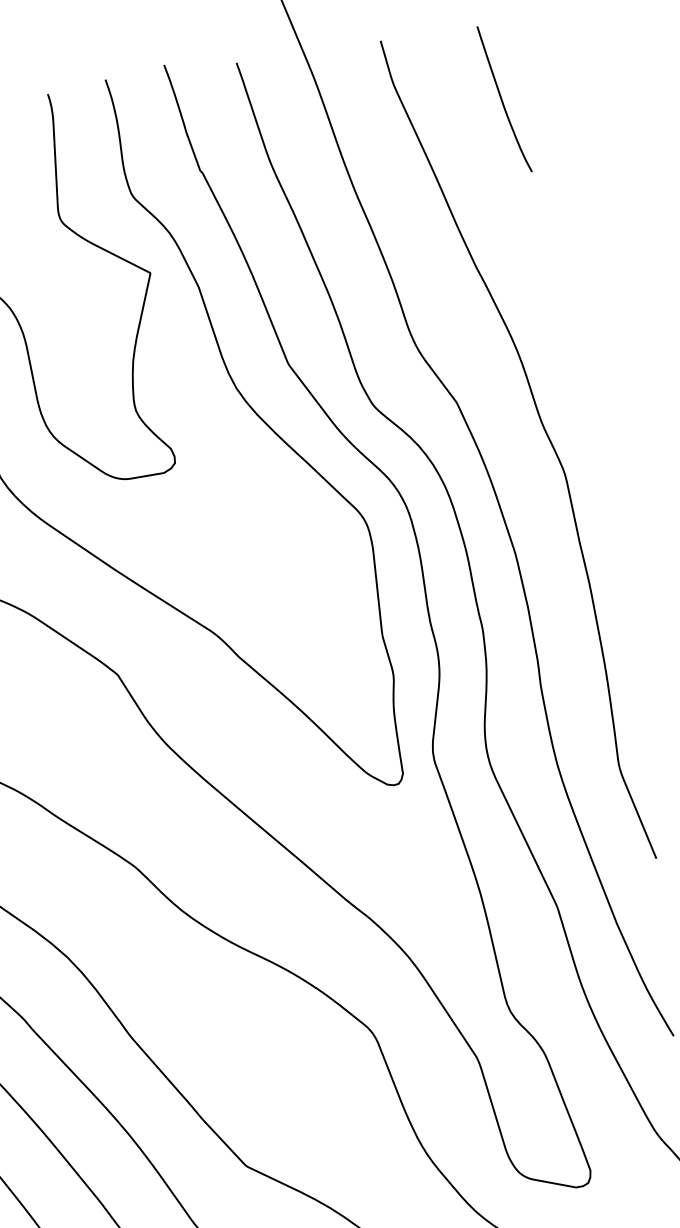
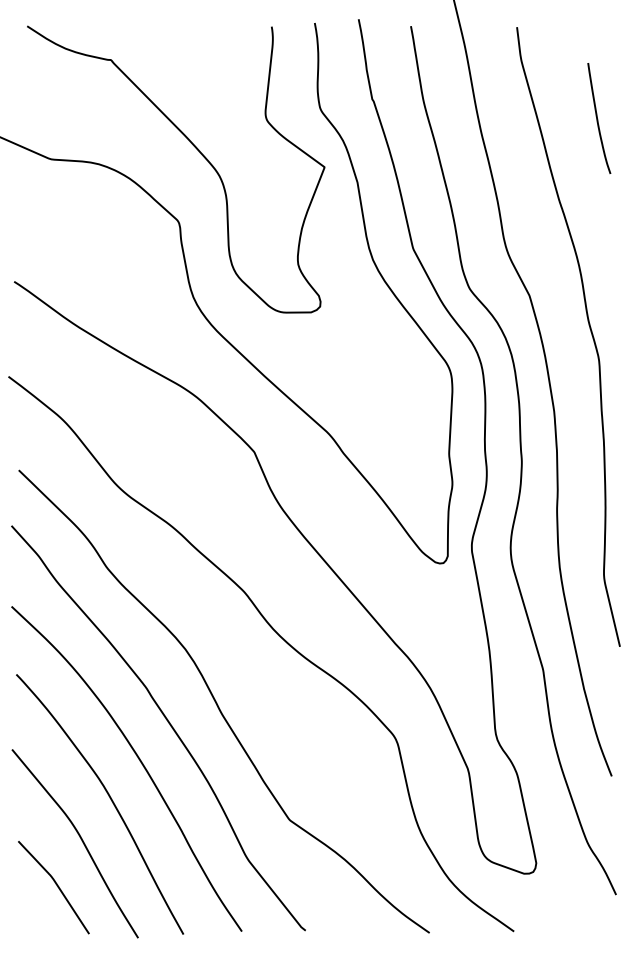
curve: (503, 100) -> (598, 119), moved

